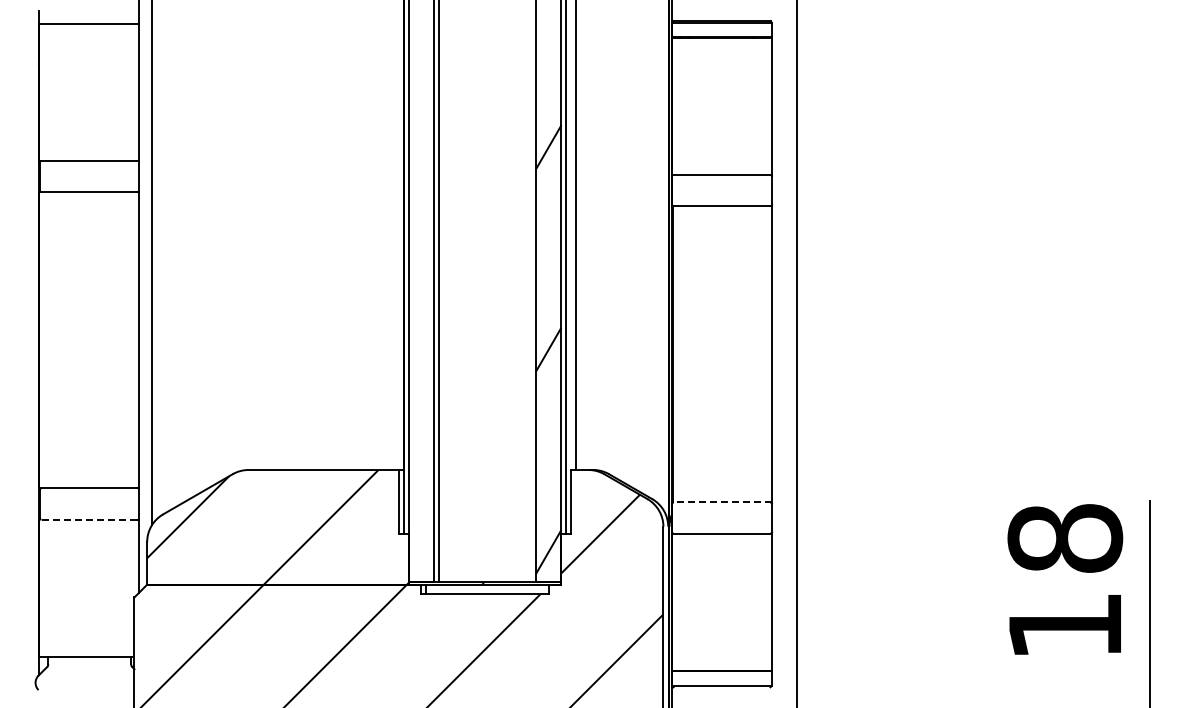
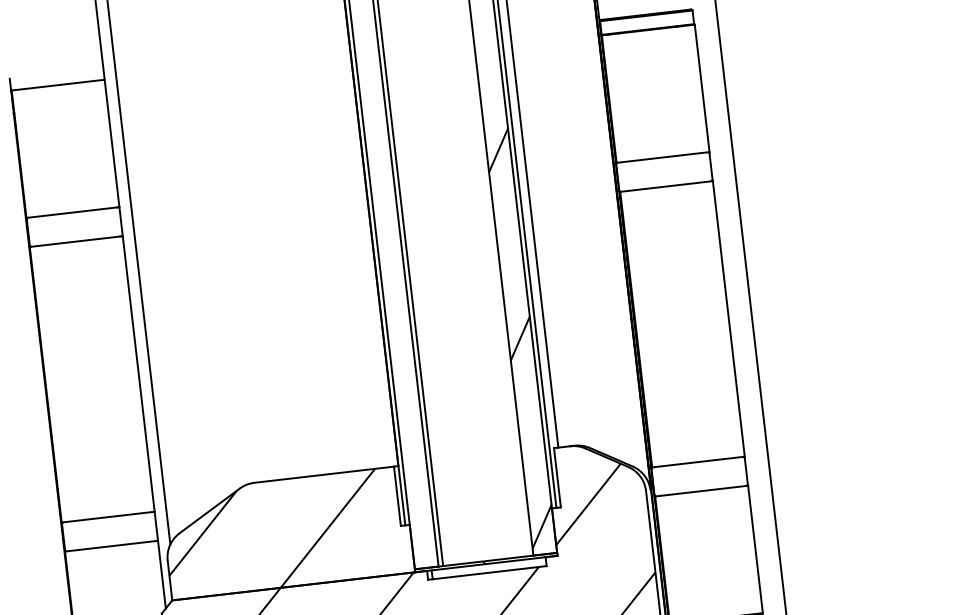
line: (722, 502) -> (698, 462), dashed -> solid
line: (88, 519) -> (110, 546), dashed -> solid

